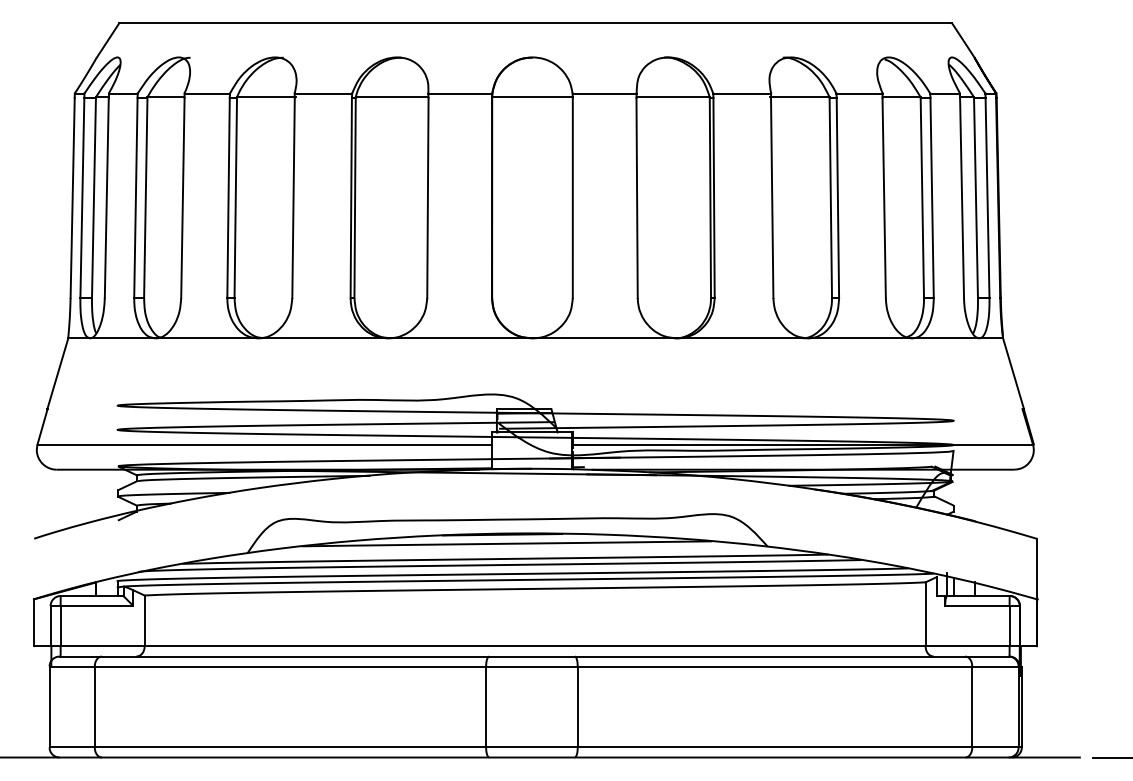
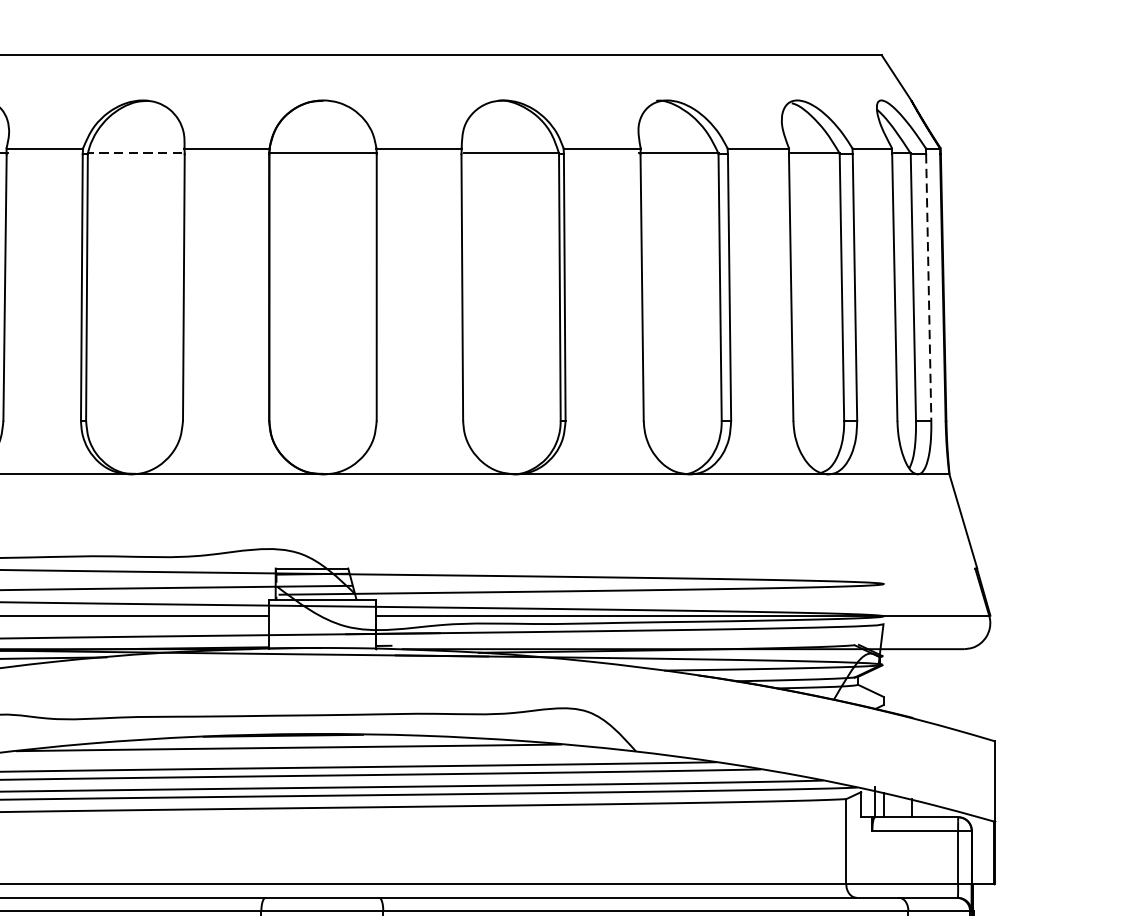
line: (390, 97) -> (134, 153), solid -> dashed
line: (987, 198) -> (928, 288), solid -> dashed

